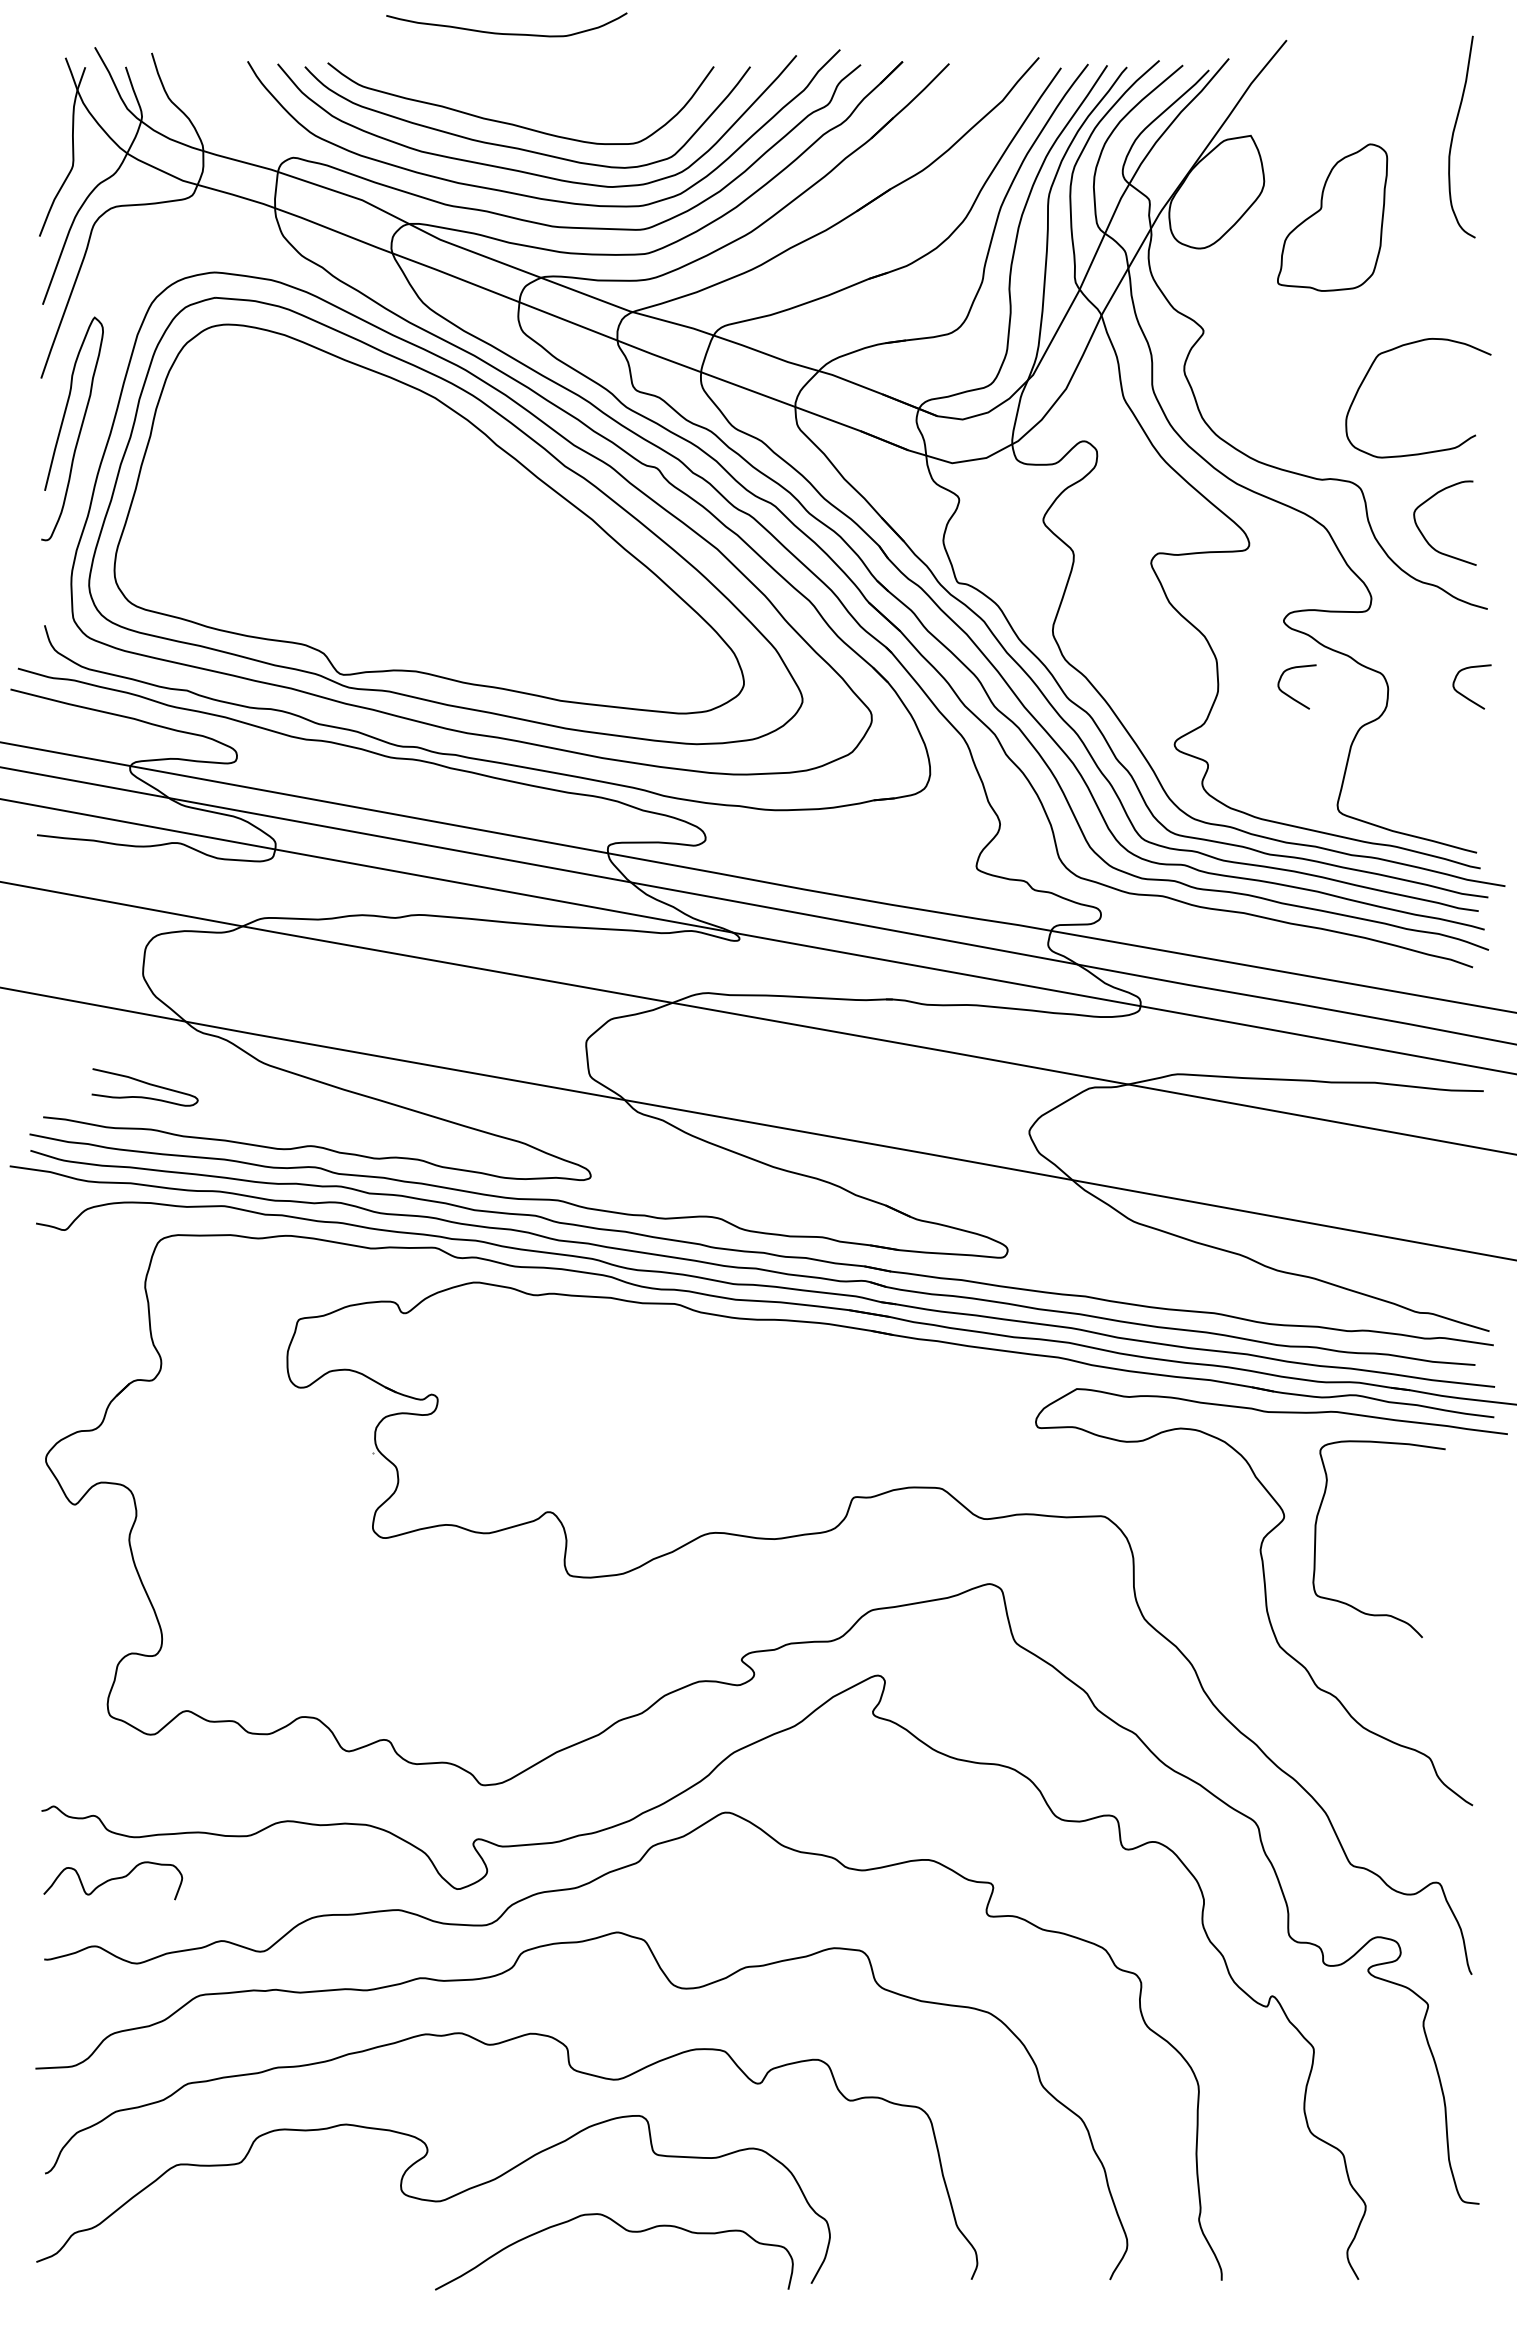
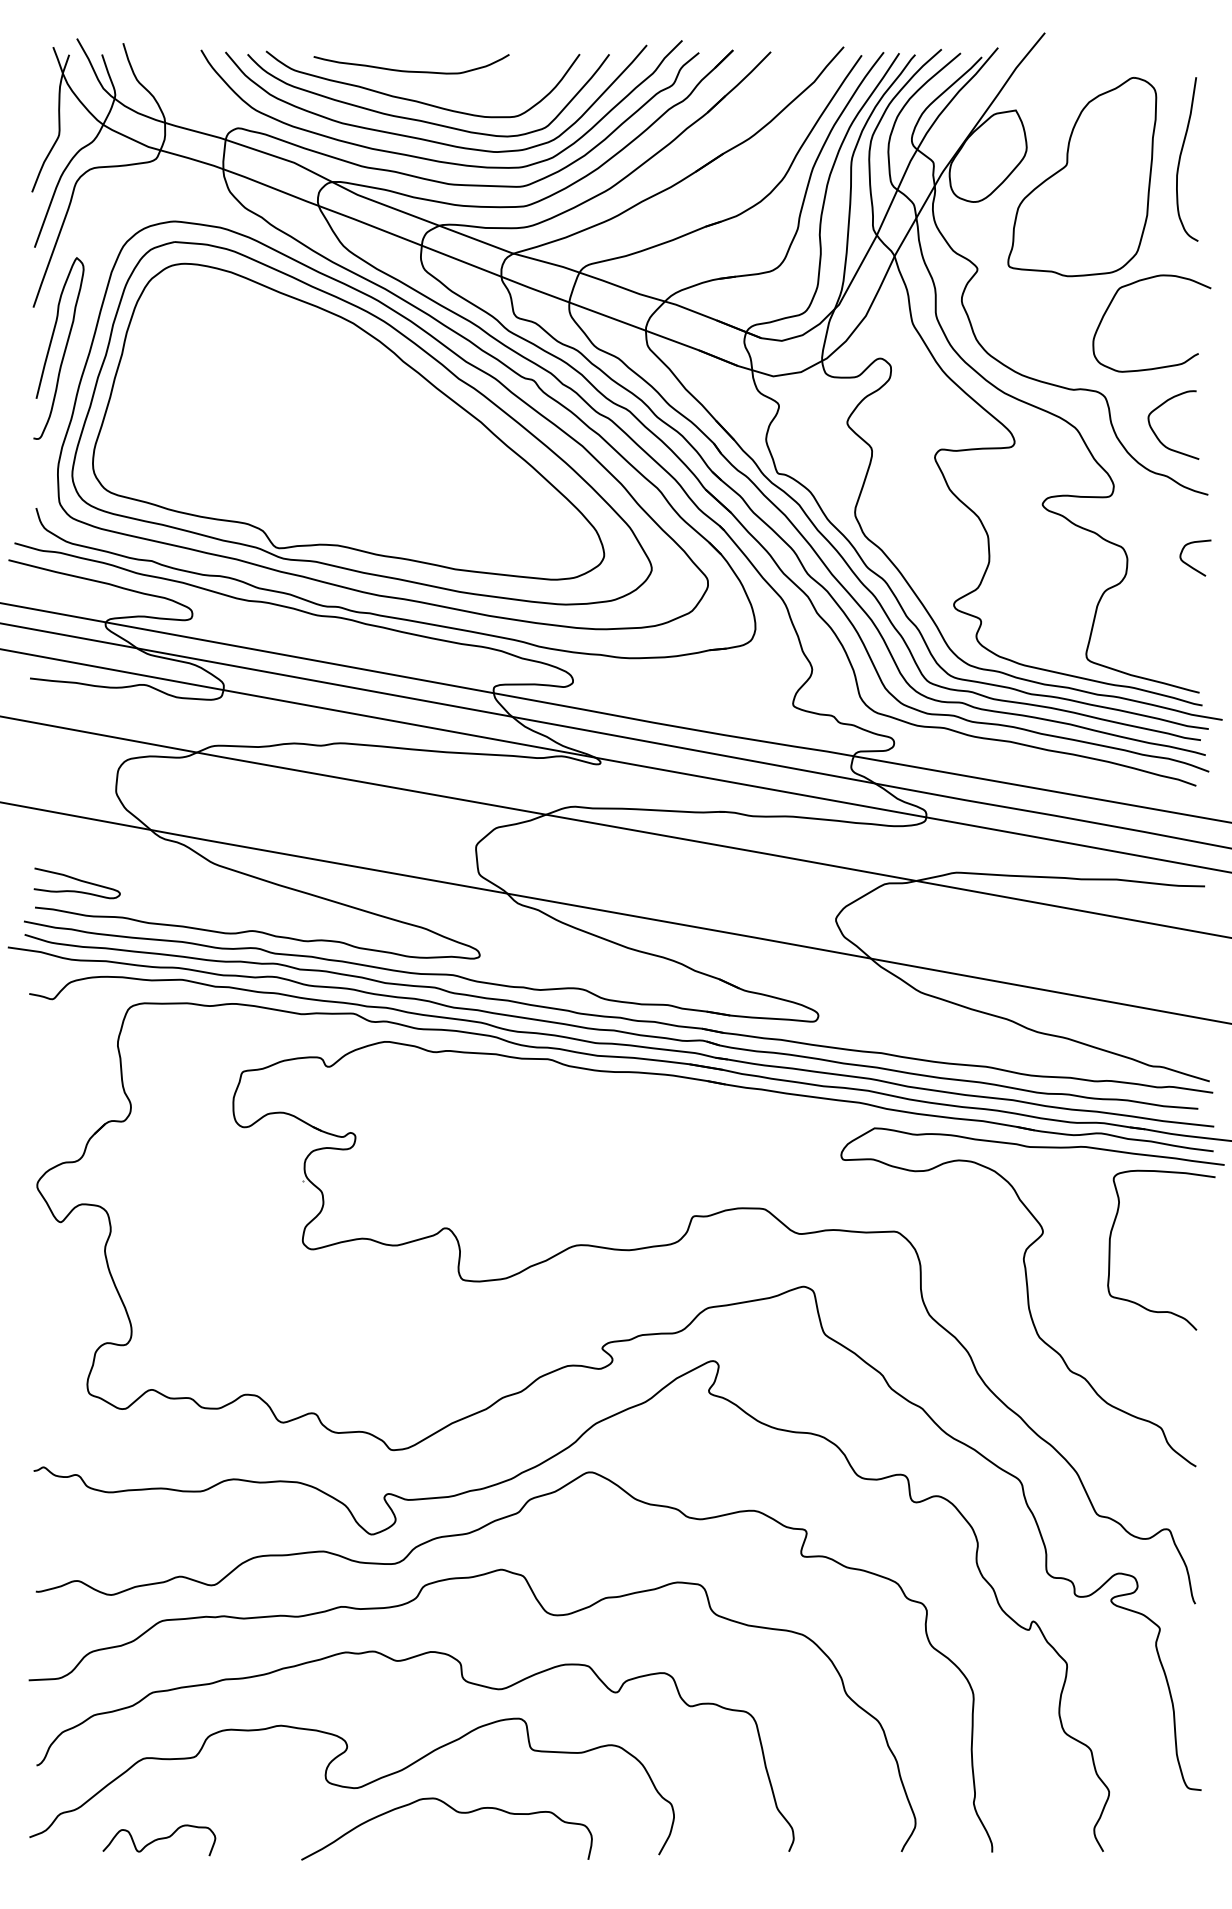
curve: (506, 33) -> (411, 71), moved
curve: (1453, 136) -> (1180, 158), moved
part: (1332, 217) -> (1082, 176), size x1.67
curve: (1291, 696) -> (1048, 565), removed
curve: (144, 1083) -> (76, 880), moved
curve: (1316, 1538) -> (1110, 1249), moved
curve: (113, 1879) -> (159, 1839), moved
curve: (625, 2230) -> (455, 1811), moved

